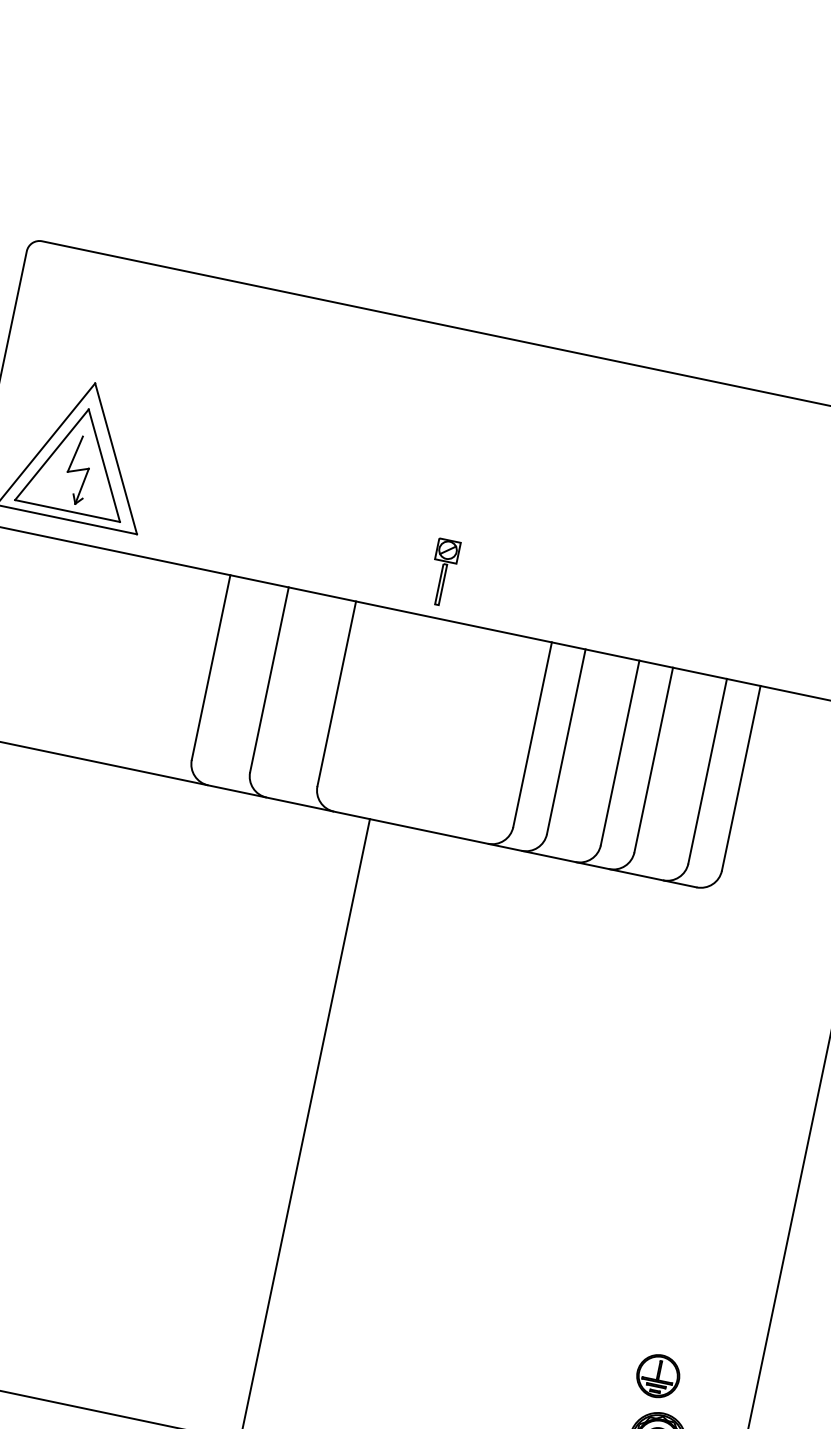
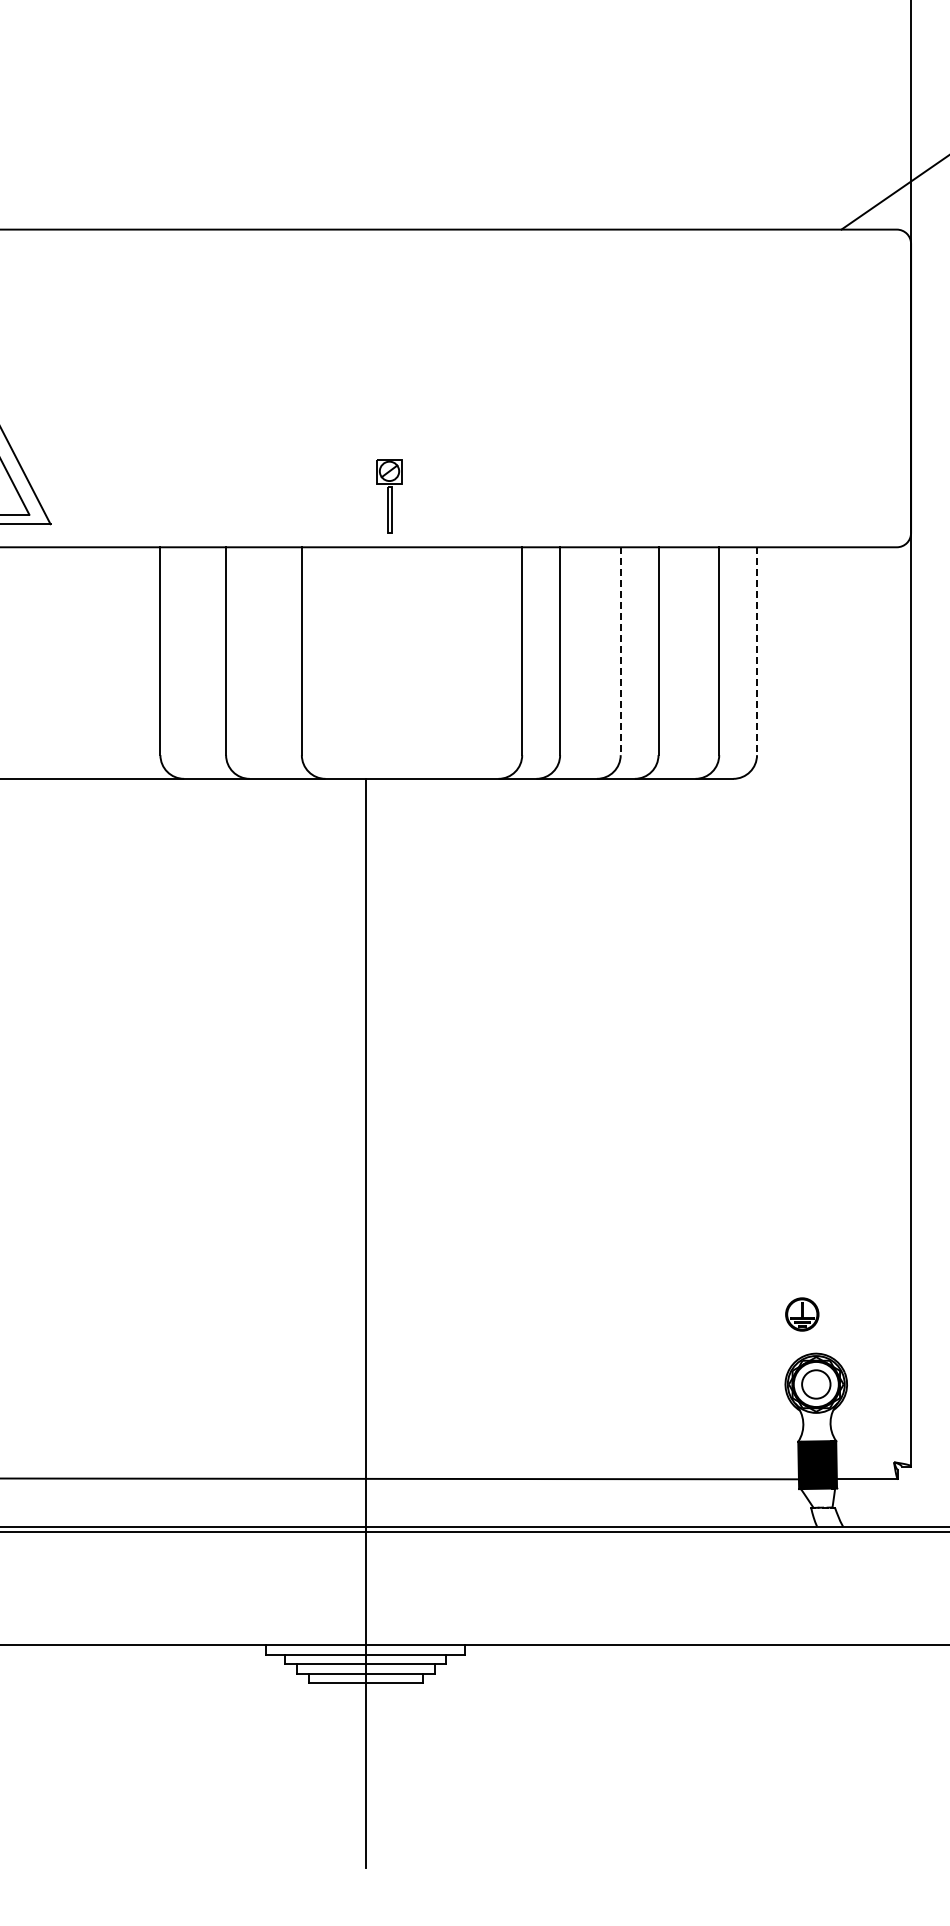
line: (619, 753) -> (620, 651), solid -> dashed
line: (741, 778) -> (757, 651), solid -> dashed
part: (658, 1376) -> (802, 1314), size x0.7

